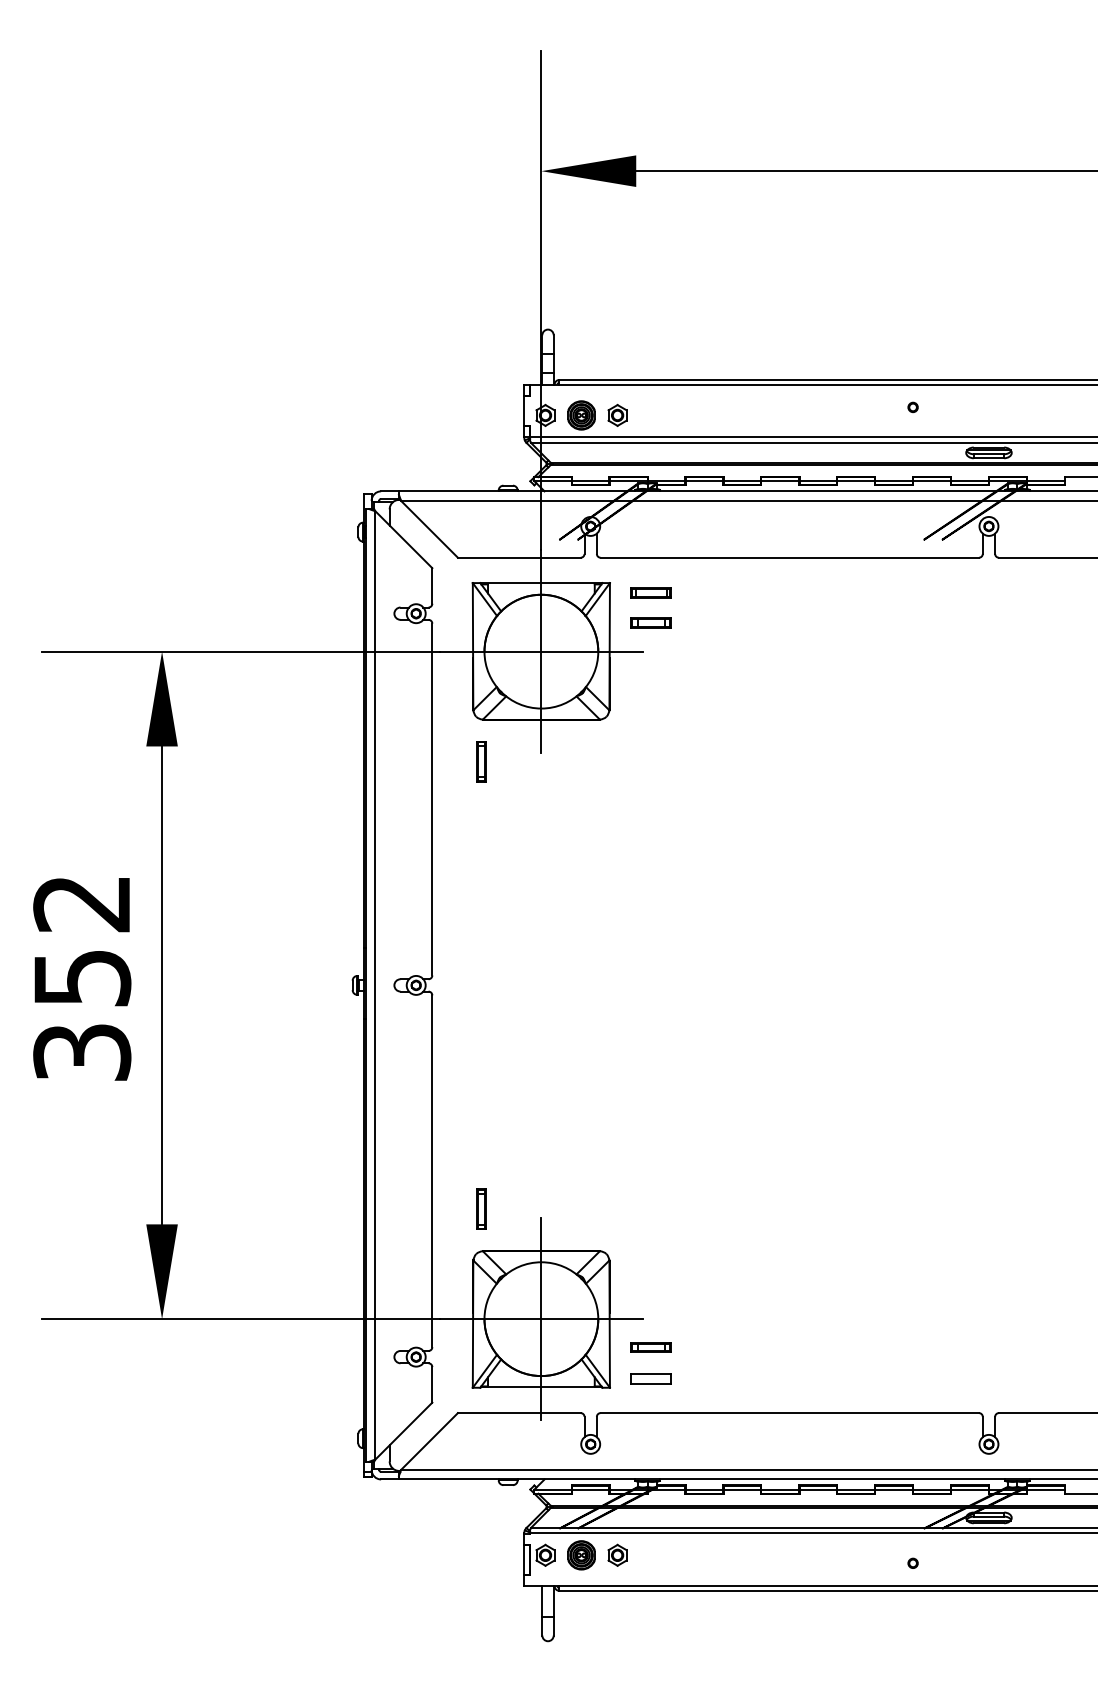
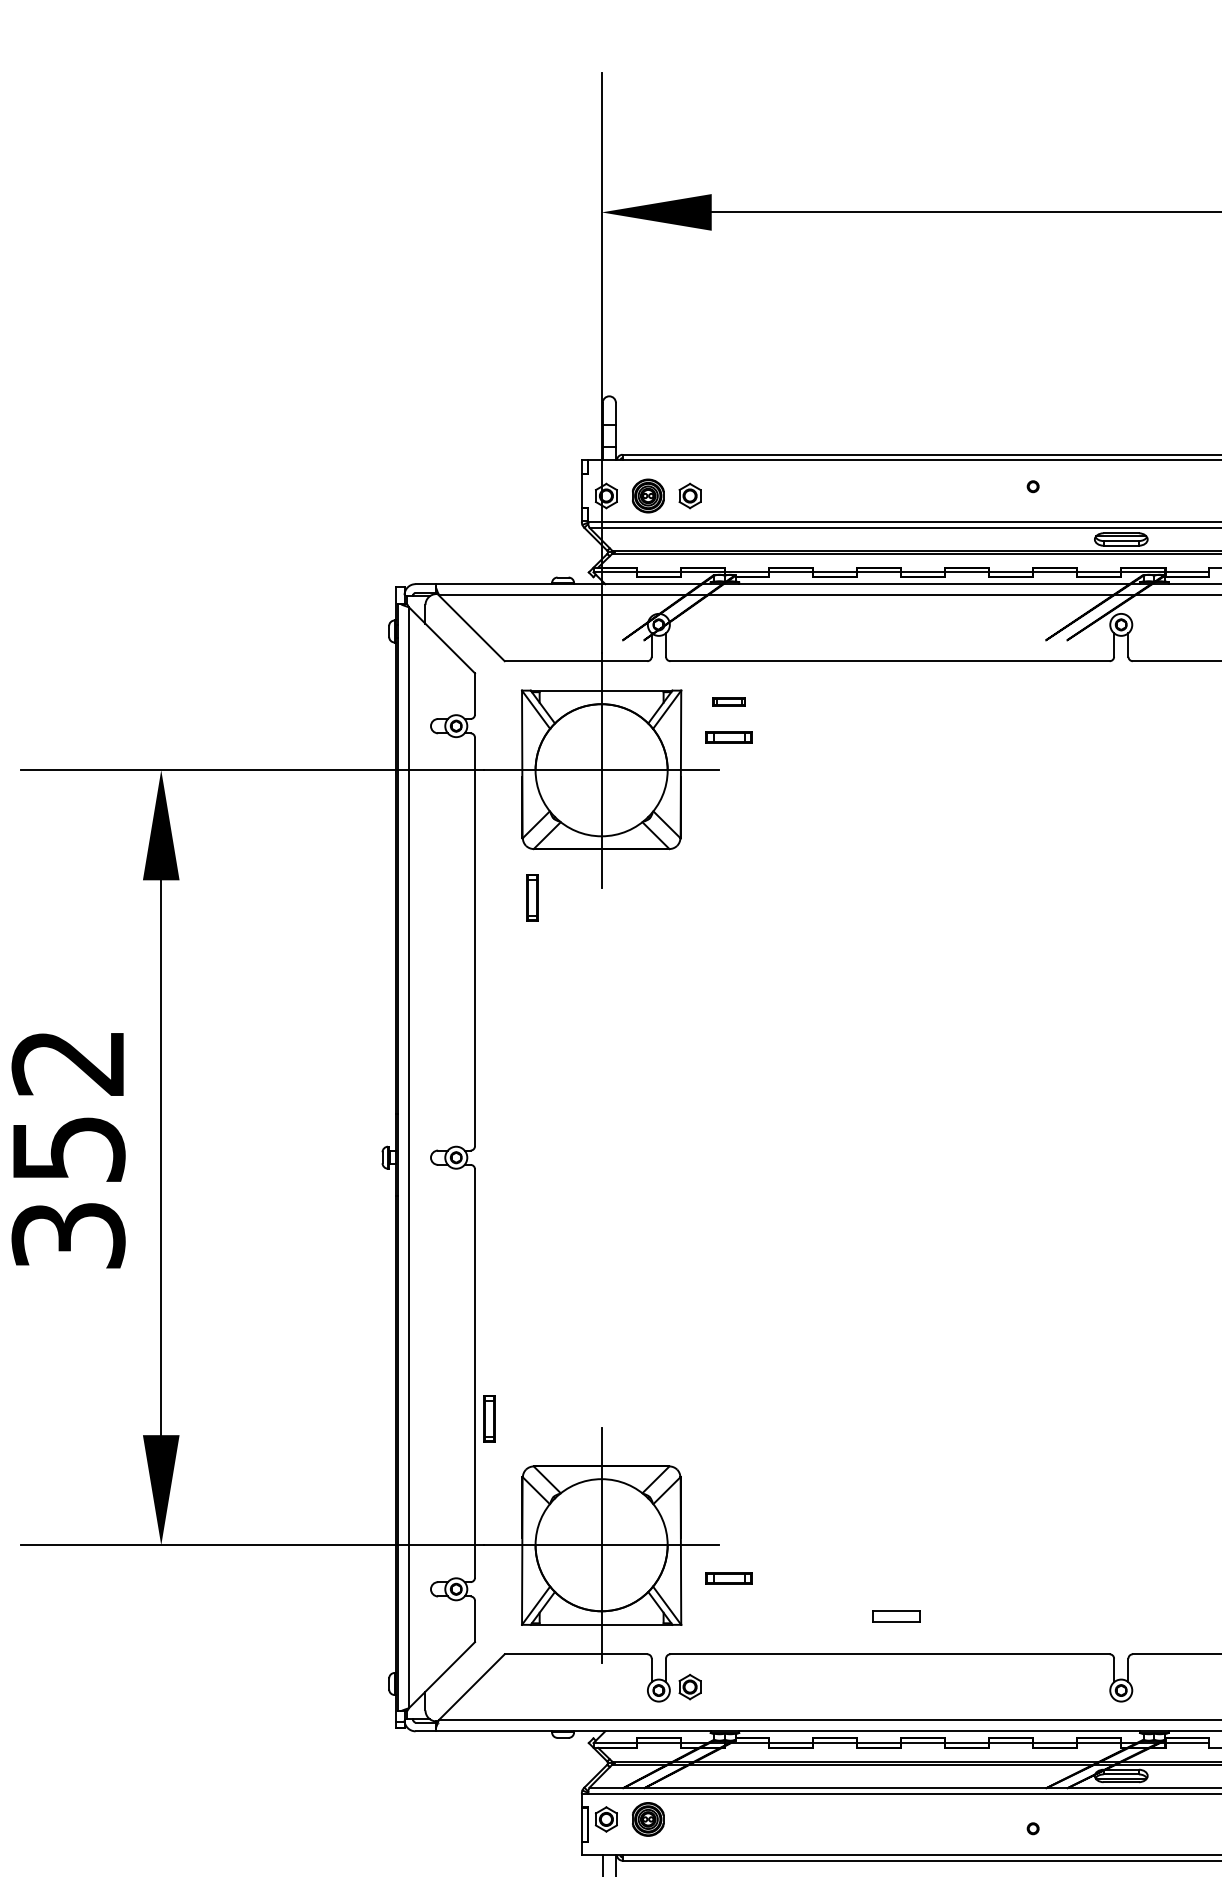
part: (650, 592) -> (728, 701), size x0.7
part: (481, 1208) -> (489, 1417), moved
part: (650, 1378) -> (895, 1616), moved
part: (617, 1554) -> (689, 1686), moved

